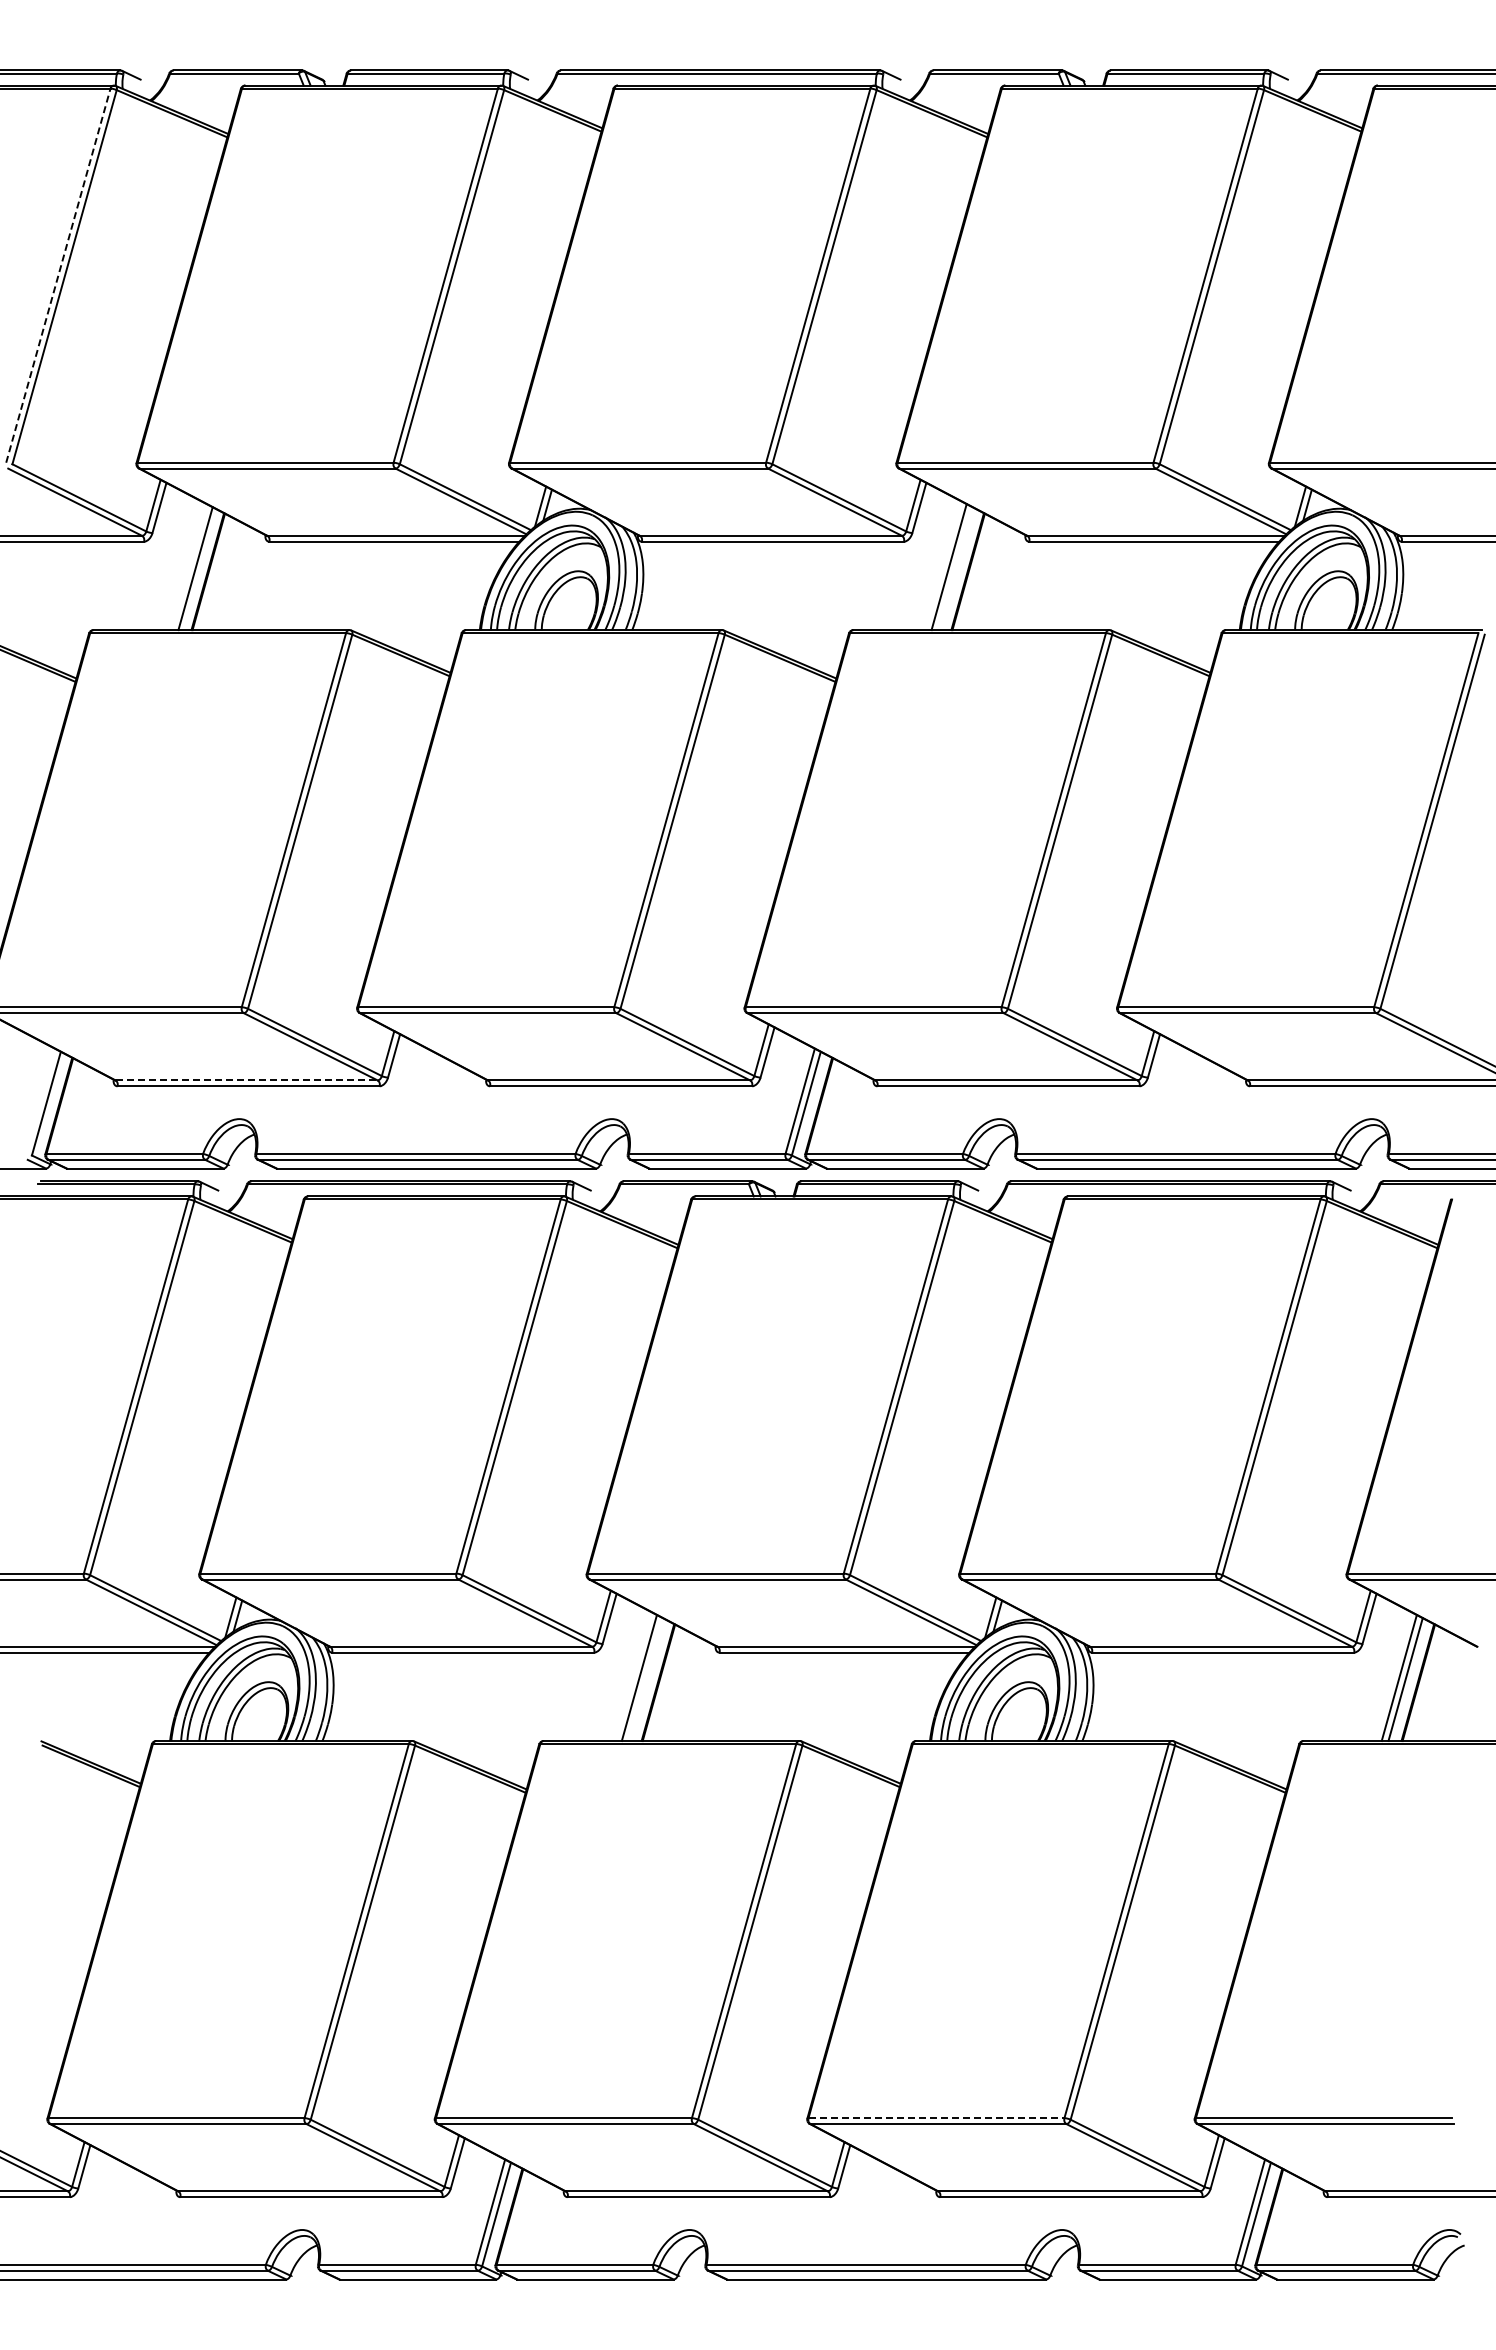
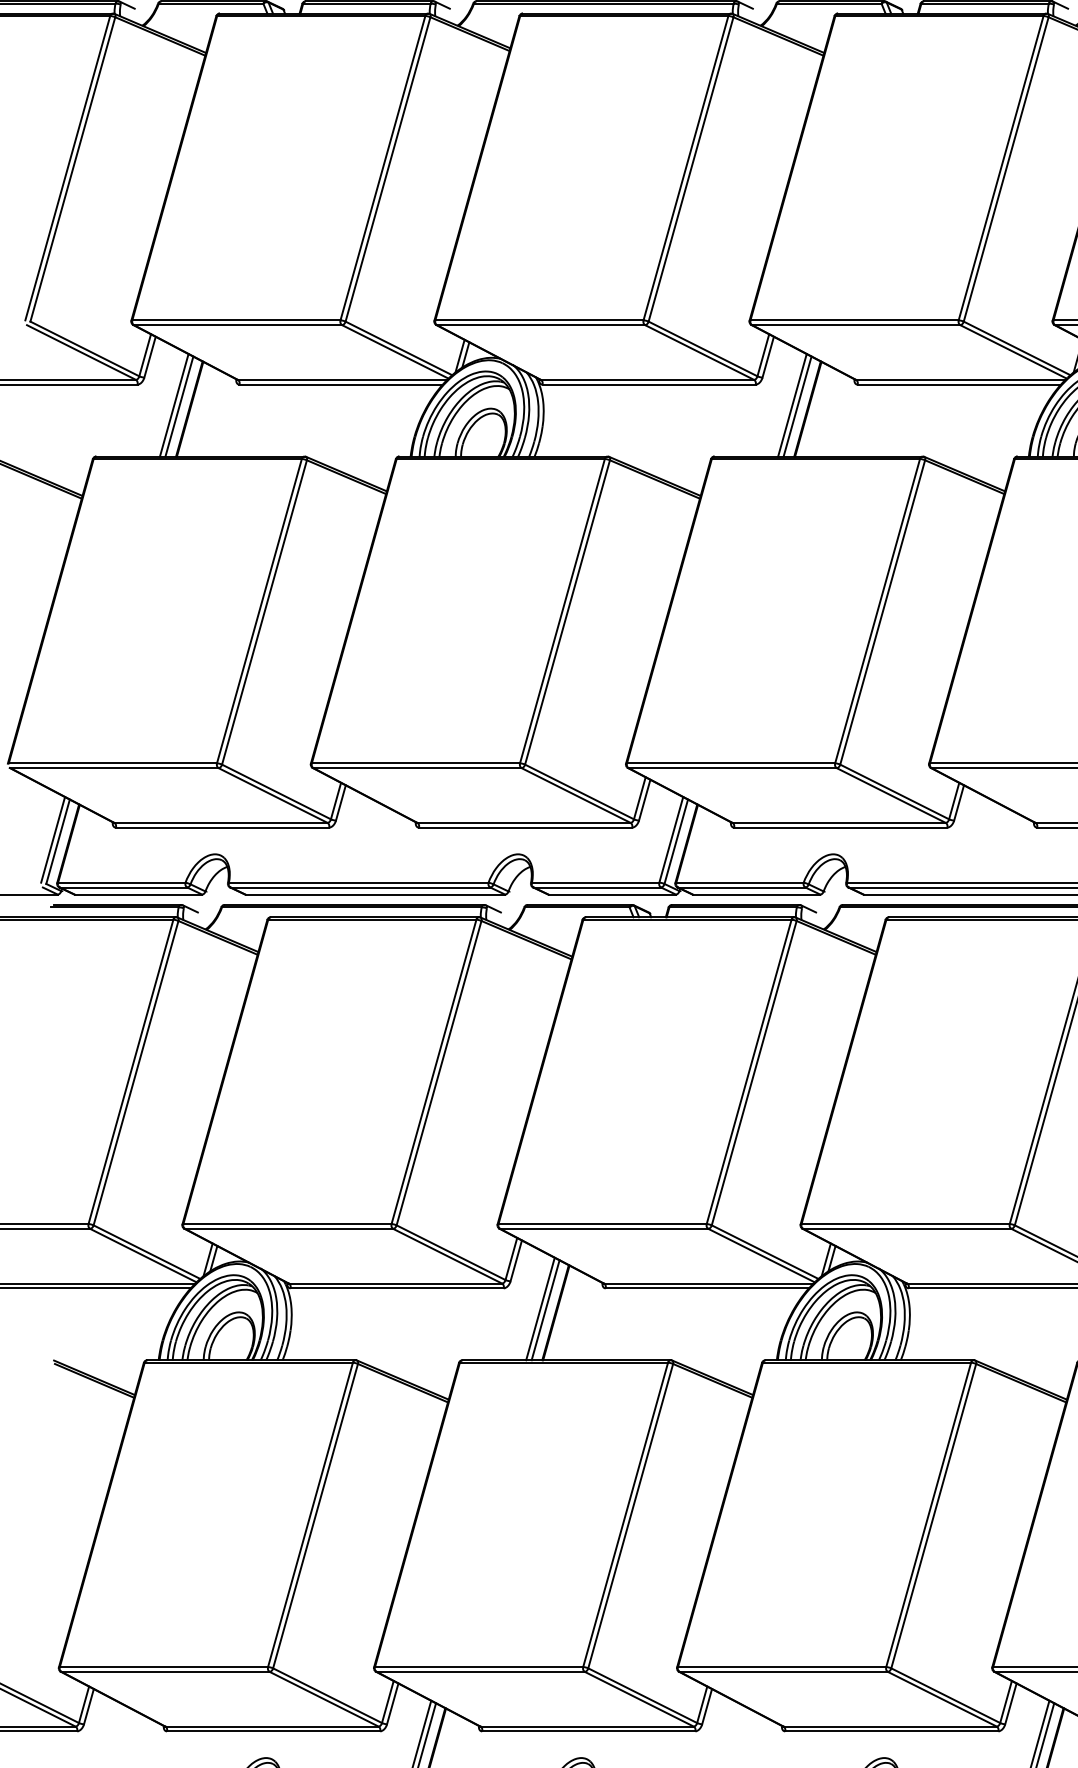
line: (58, 275) -> (67, 168), dashed -> solid
line: (188, 567) -> (173, 405), added
line: (955, 568) -> (797, 406), added
line: (247, 1080) -> (221, 822), dashed -> solid
line: (39, 1100) -> (52, 839), added
line: (645, 1679) -> (545, 1310), added
line: (936, 2118) -> (782, 1667), dashed -> solid

